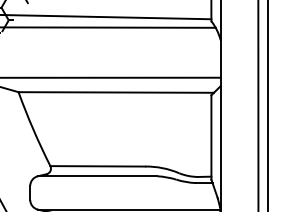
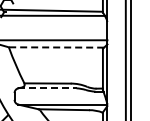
line: (116, 92) -> (56, 47), solid -> dashed
line: (97, 176) -> (47, 88), solid -> dashed

